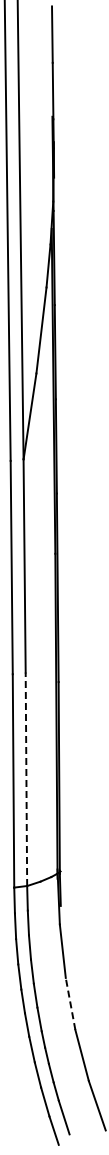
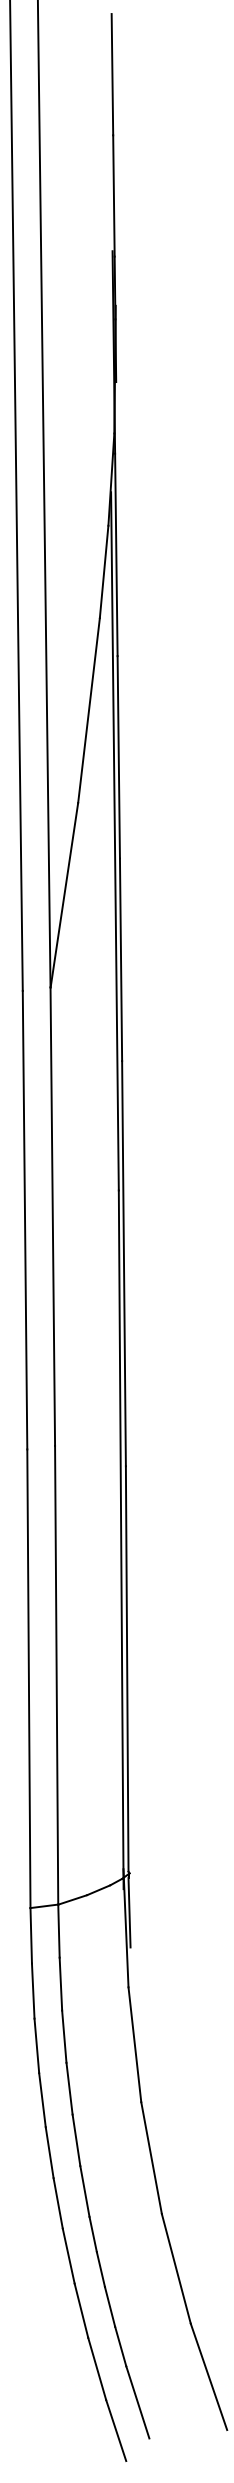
line: (26, 779) -> (56, 1675), dashed -> solid
line: (70, 1003) -> (151, 2157), dashed -> solid

